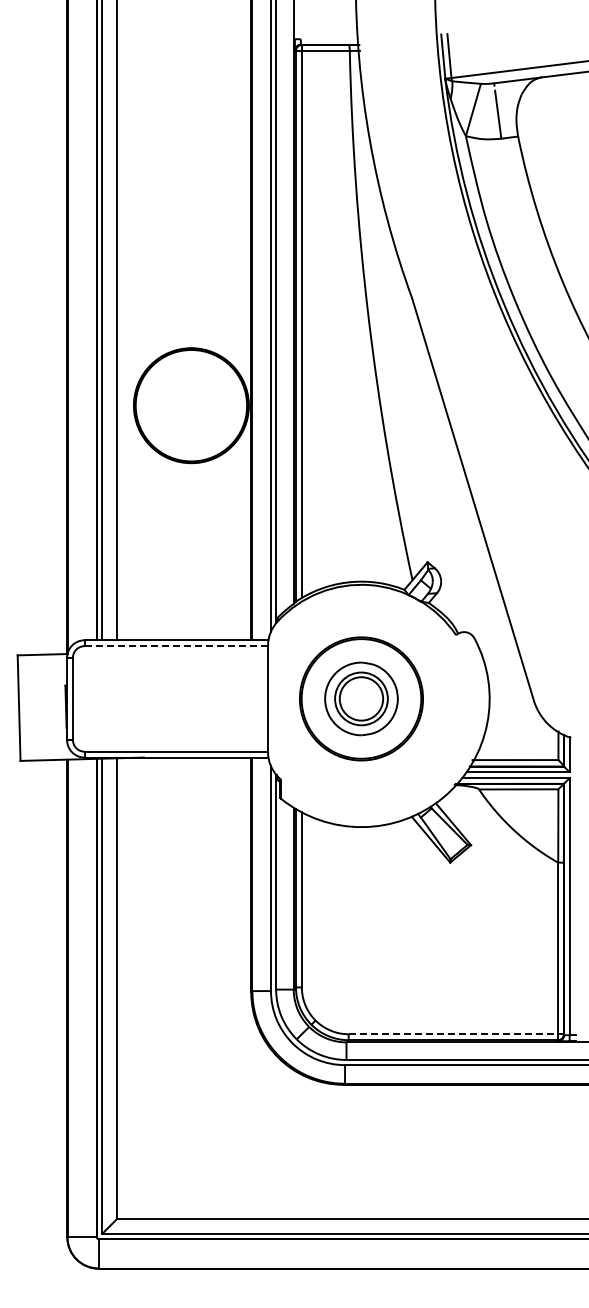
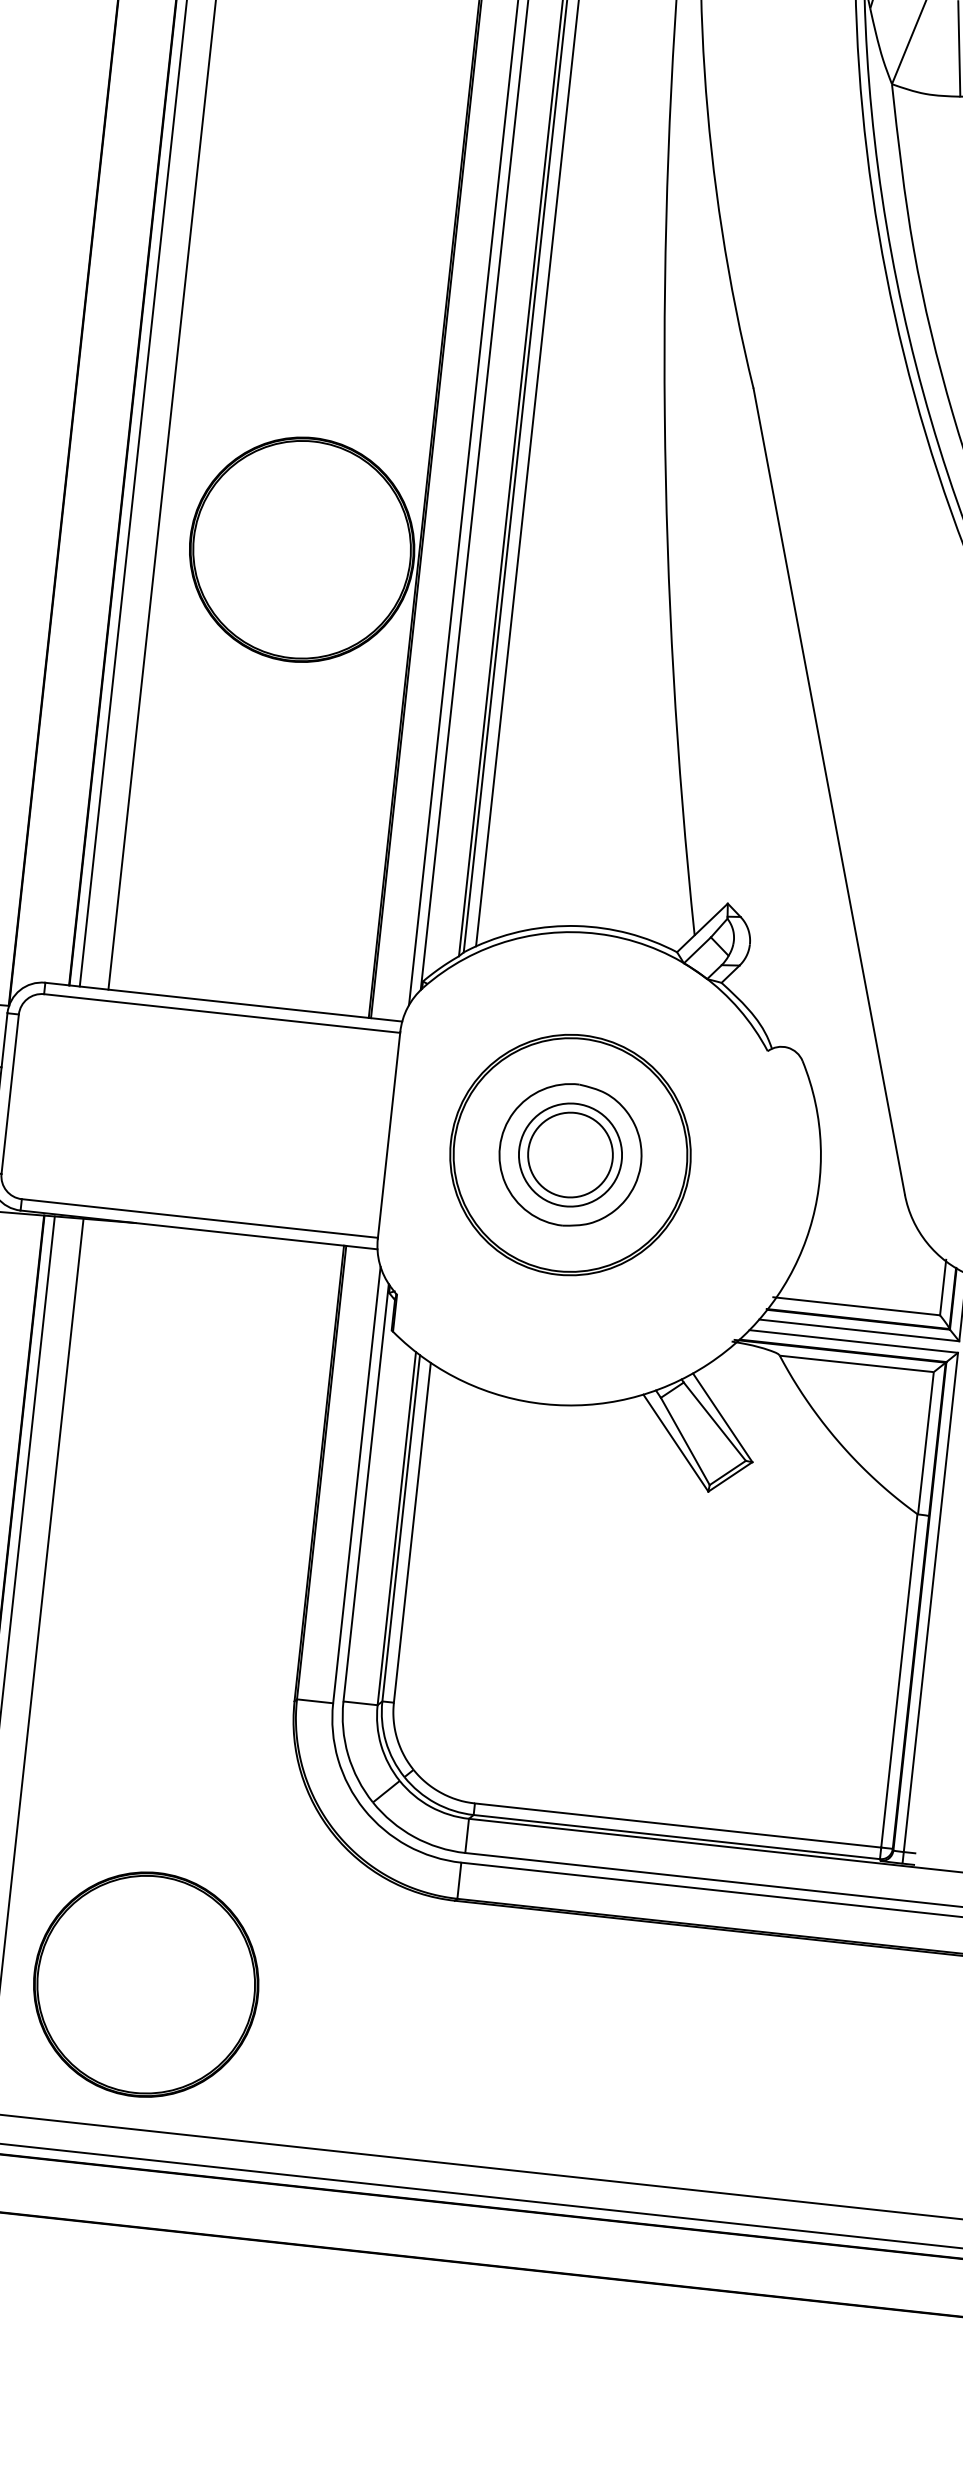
line: (176, 646) -> (222, 1014), dashed -> solid
line: (453, 1034) -> (678, 1826), dashed -> solid
part: (191, 1144) -> (146, 1984), added

